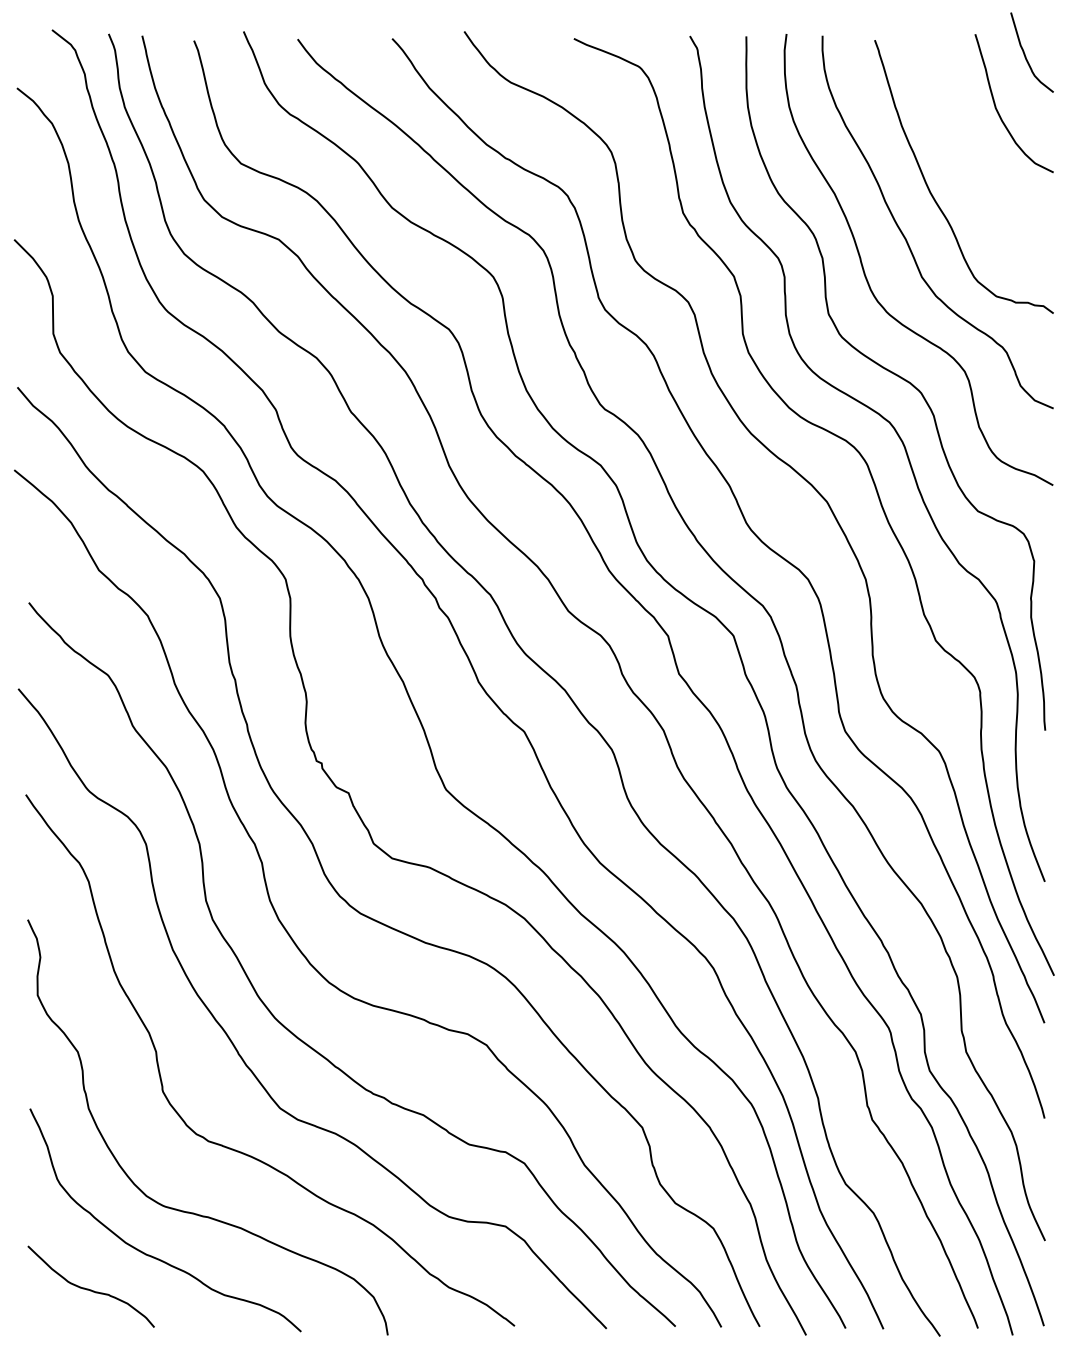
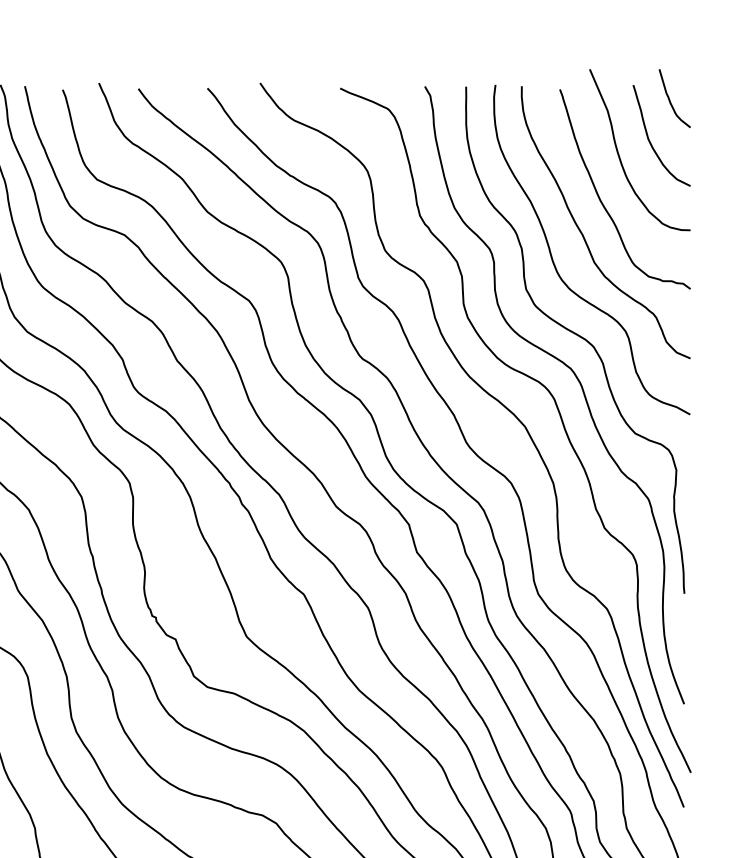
curve: (956, 130) -> (619, 155), added

